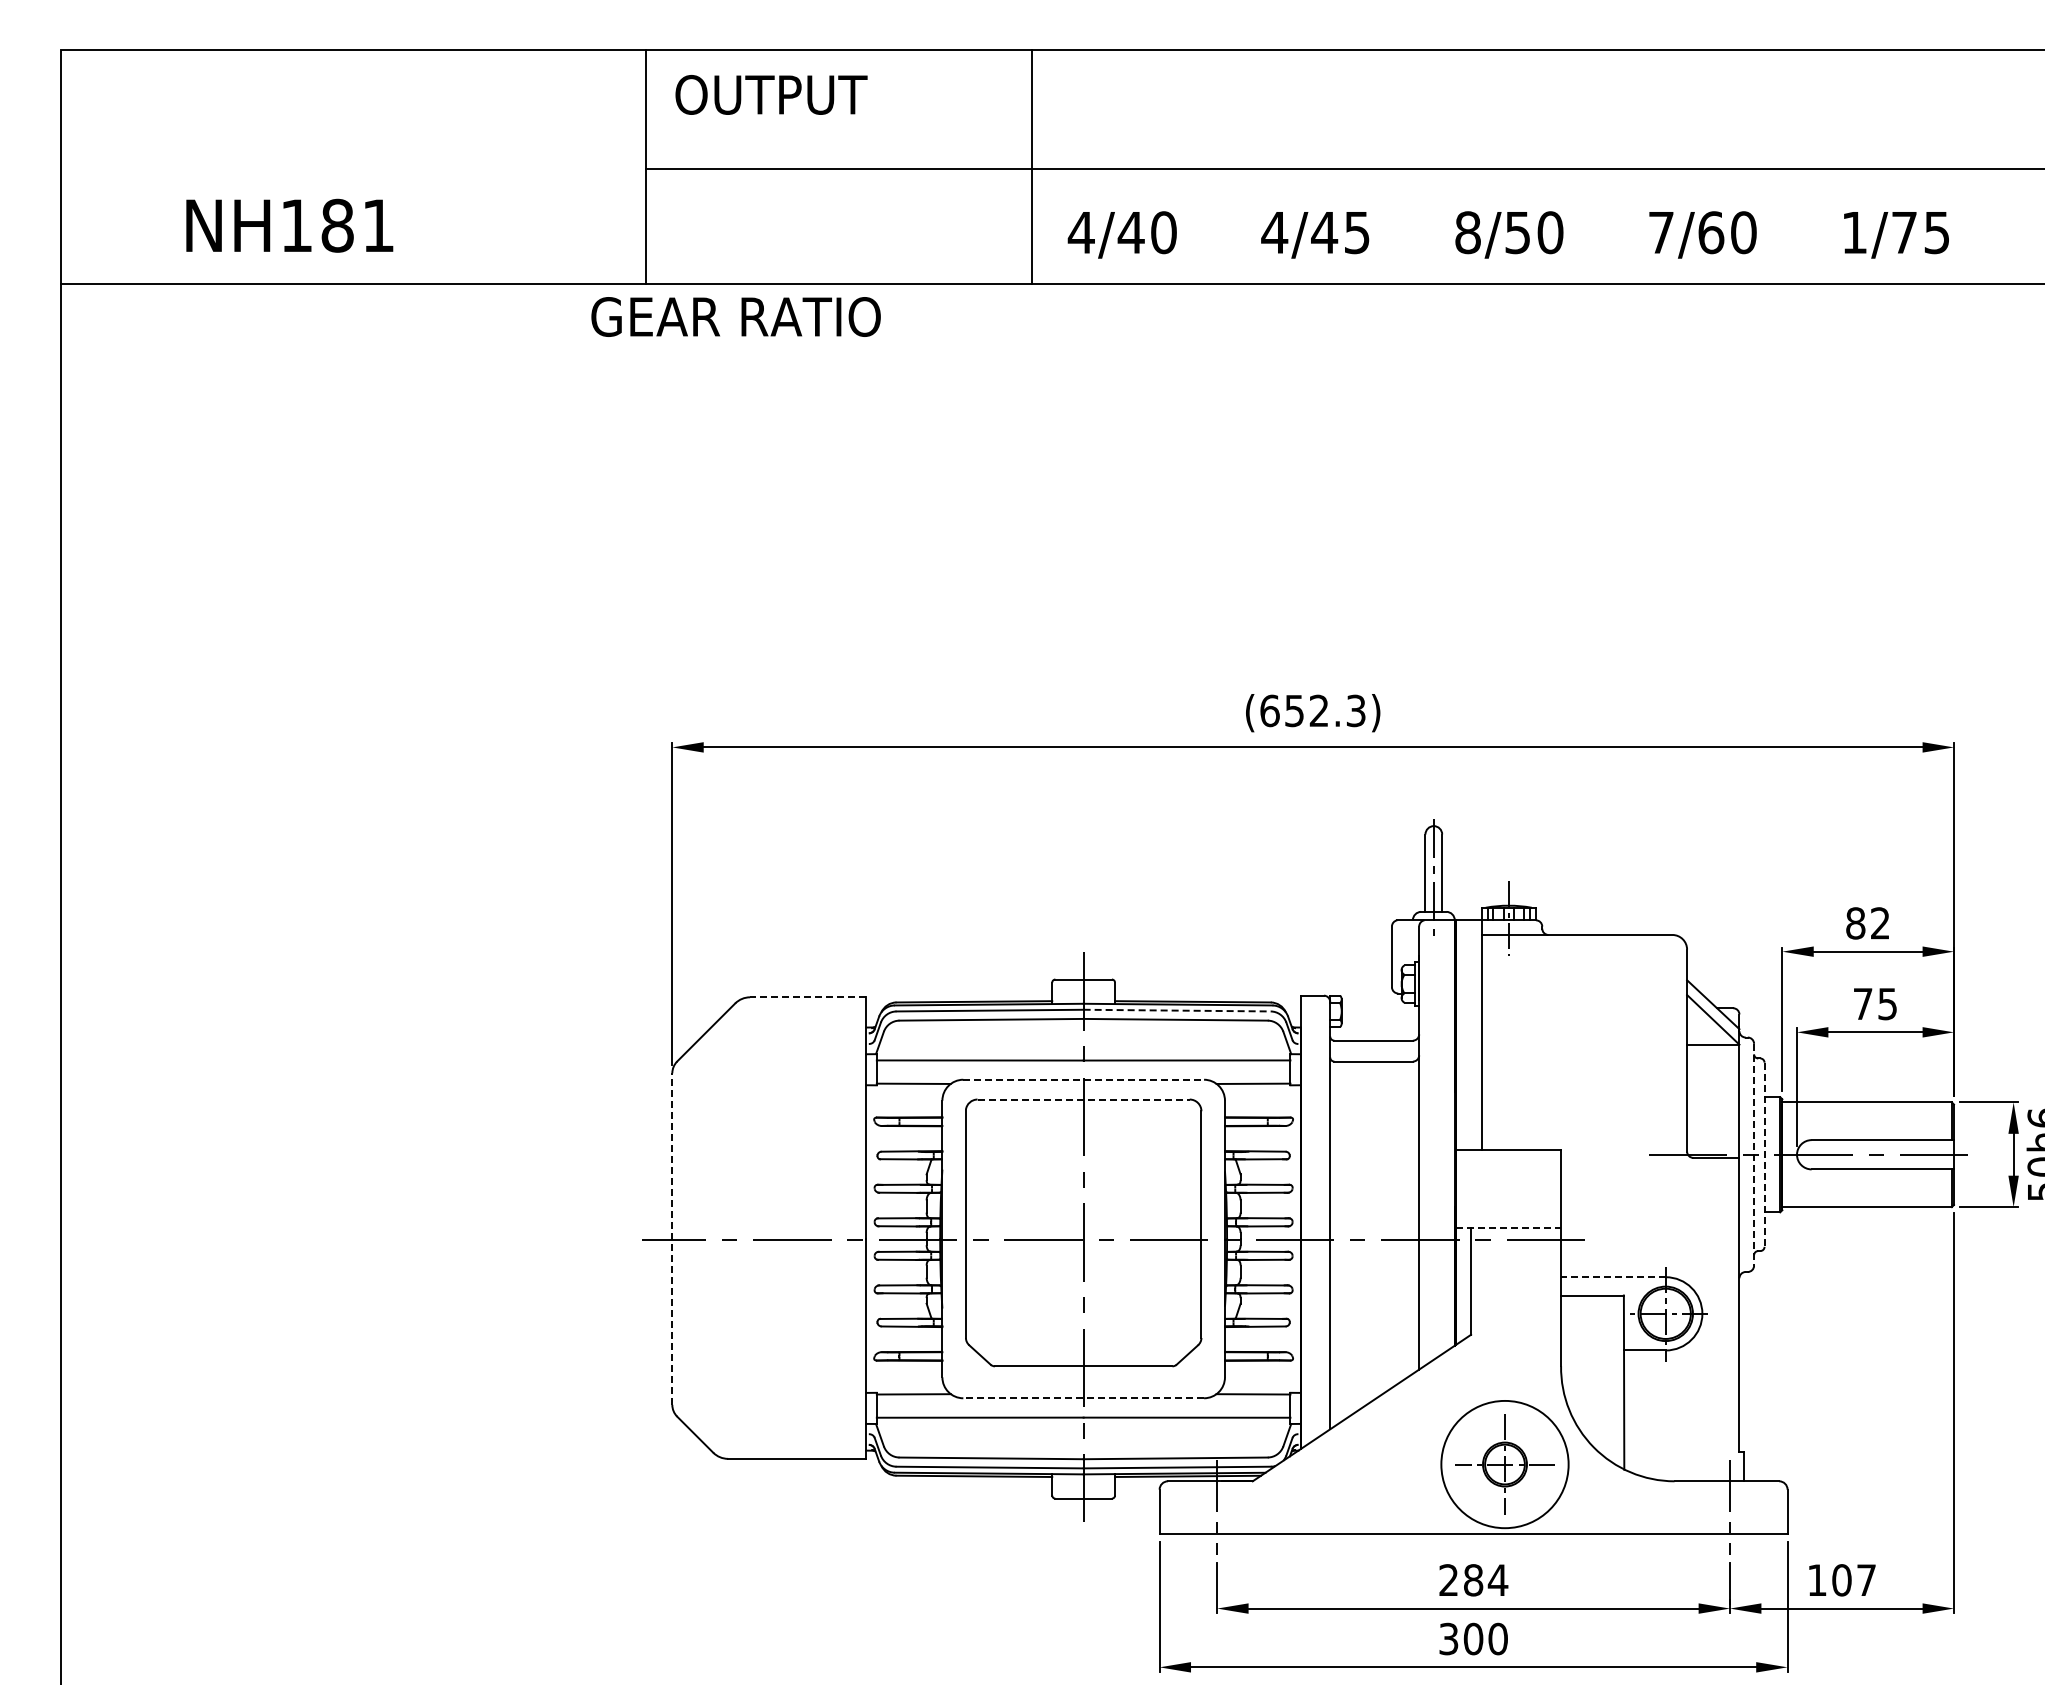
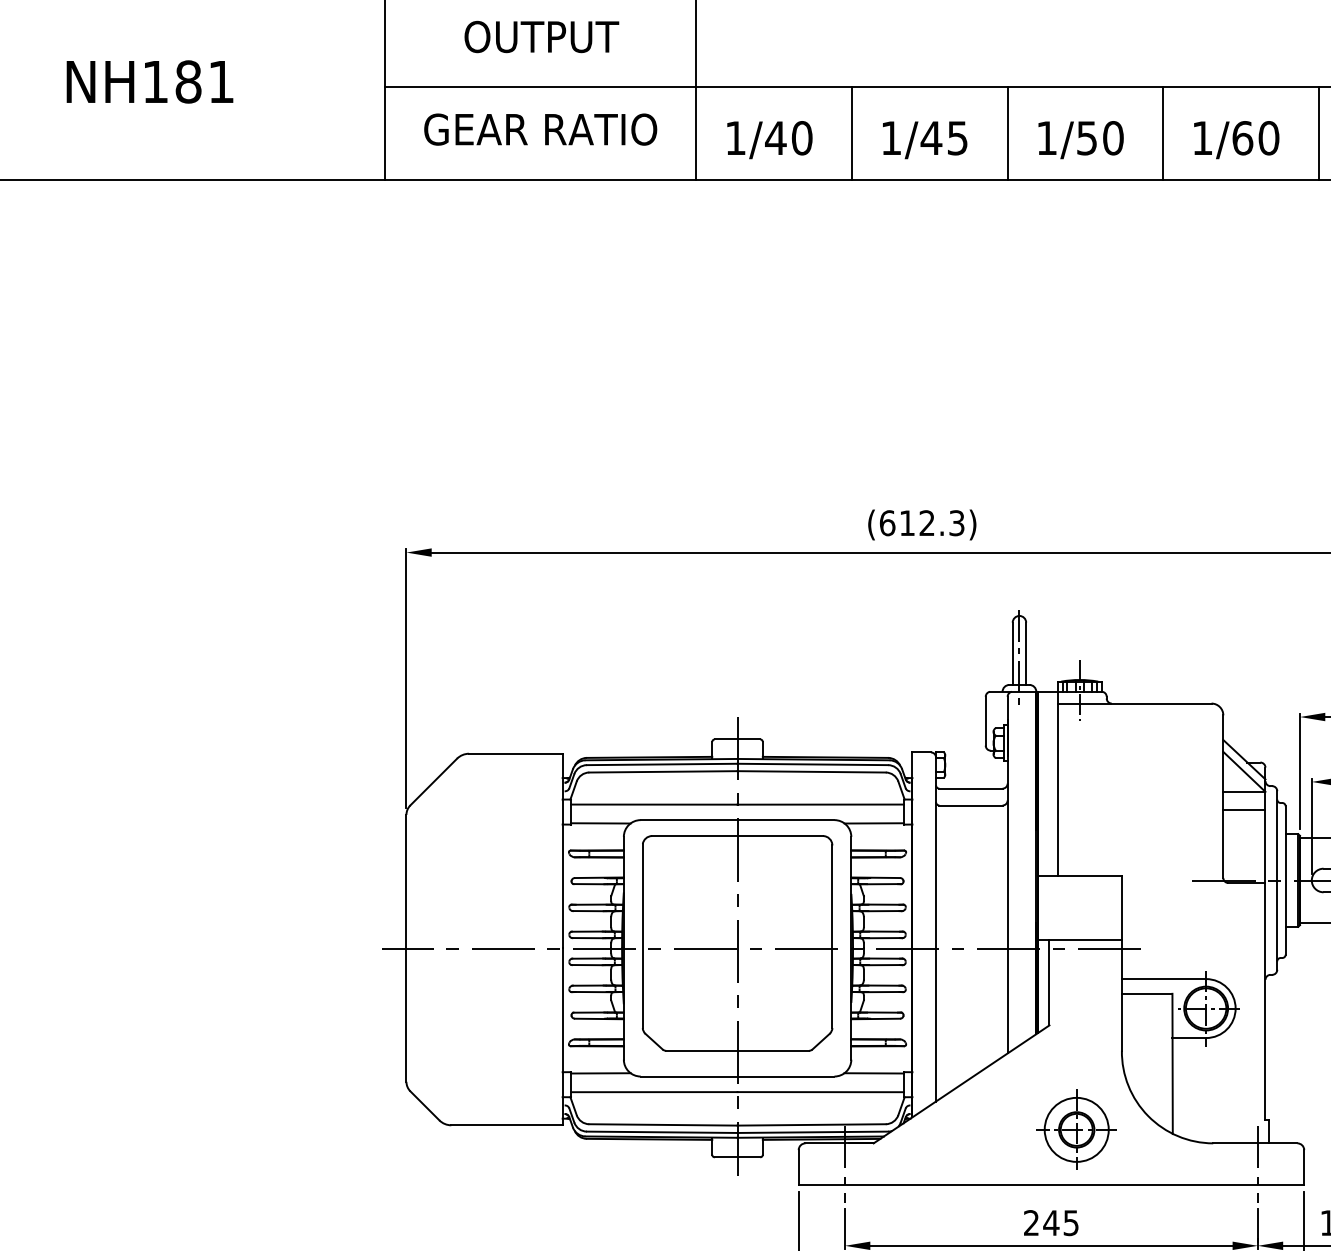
text: (771, 94) -> (541, 36), moved
text: (289, 225) -> (149, 81), moved
line: (1225, 226) -> (851, 133), added
line: (1419, 226) -> (1007, 133), added
line: (1612, 226) -> (1163, 133), added
line: (1805, 226) -> (1318, 133), added
text: (1080, 232) -> (735, 138), 4/40 -> 1/40
text: (1274, 232) -> (891, 138), 4/45 -> 1/45
text: (1467, 232) -> (1046, 138), 8/50 -> 1/50
text: (1661, 232) -> (1202, 138), 7/60 -> 1/60
text: (735, 316) -> (540, 129), moved
text: (1294, 711) -> (907, 523), (652.3) -> (612.3)
line: (807, 997) -> (515, 753), dashed -> solid
line: (1177, 1010) -> (813, 764), dashed -> solid
line: (1713, 1067) -> (1244, 810), added
line: (1084, 1079) -> (738, 819), dashed -> solid
line: (1084, 1099) -> (738, 836), dashed -> solid
line: (1754, 1154) -> (1277, 880), dashed -> solid
line: (1764, 1155) -> (1285, 881), dashed -> solid
line: (1509, 1228) -> (1080, 939), dashed -> solid
line: (672, 1239) -> (406, 948), dashed -> solid
line: (1612, 1277) -> (1163, 979), dashed -> solid
line: (1083, 1398) -> (737, 1076), dashed -> solid
circle: (1504, 1464) -> (1076, 1129), size x0.62
text: (1485, 1580) -> (1061, 1223), 284 -> 245

